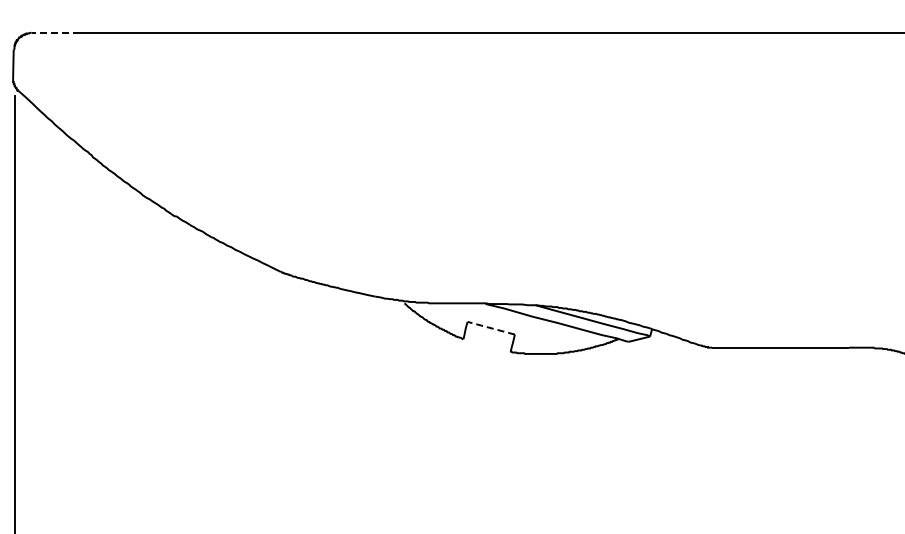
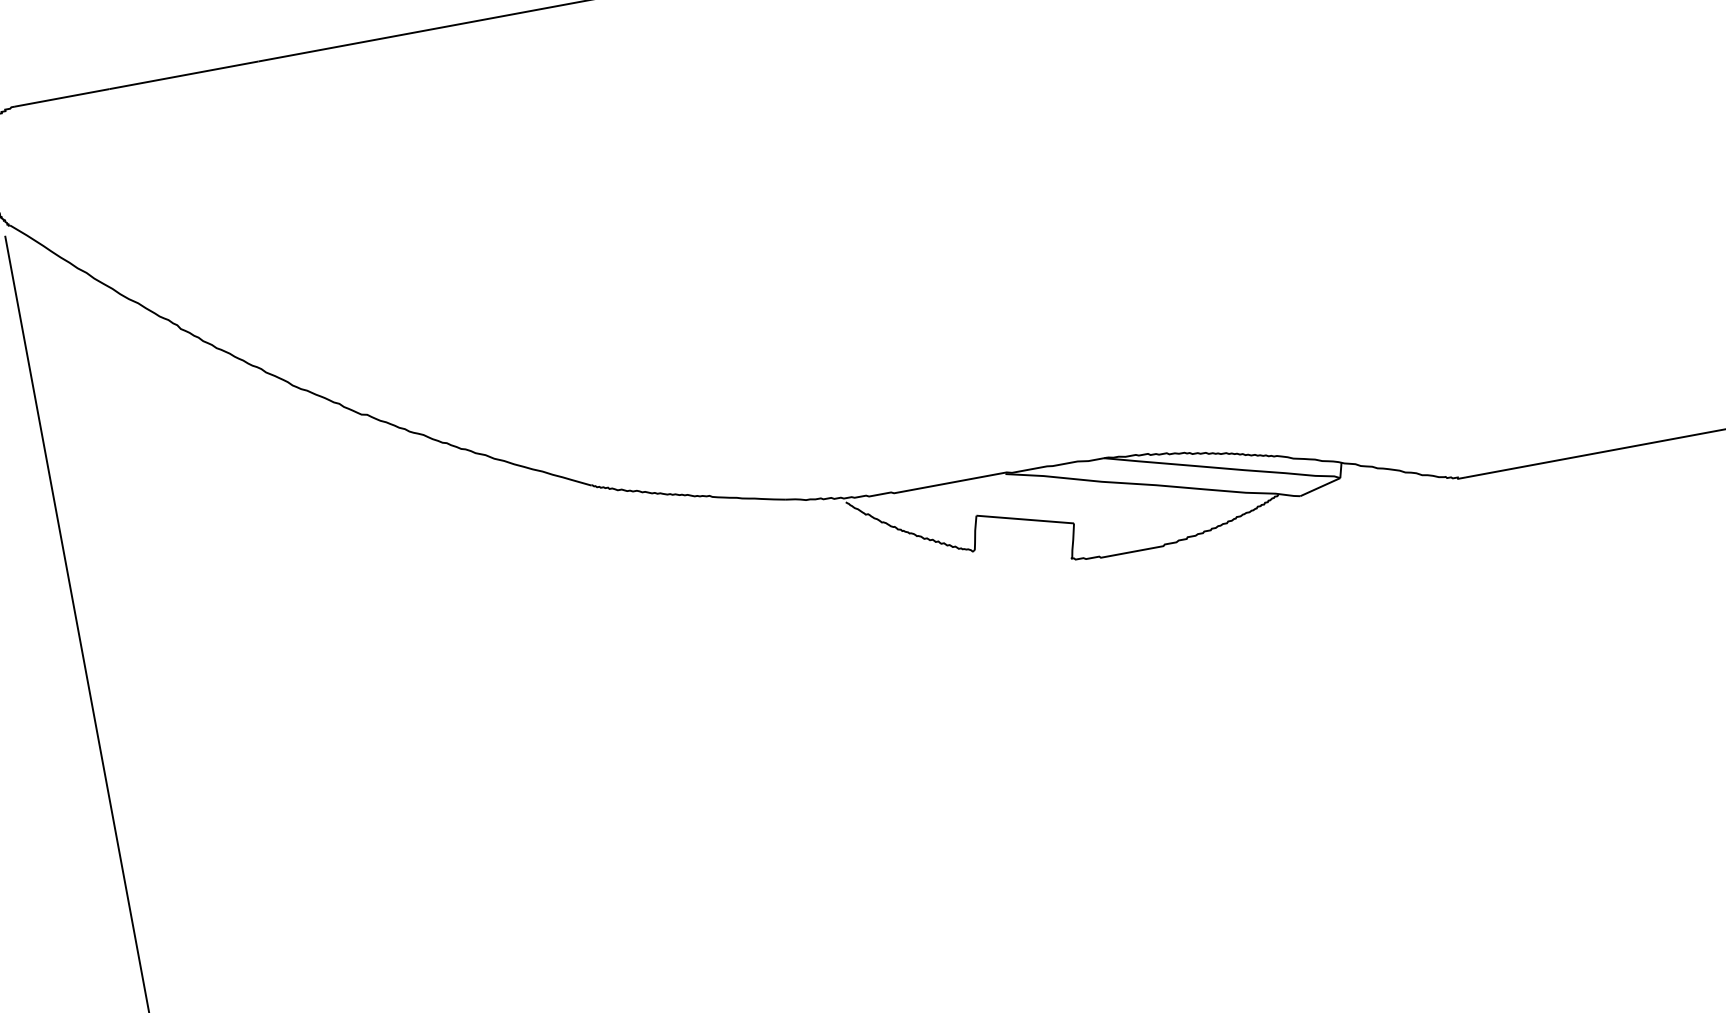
line: (55, 32) -> (61, 97), dashed -> solid
line: (490, 328) -> (1023, 520), dashed -> solid

